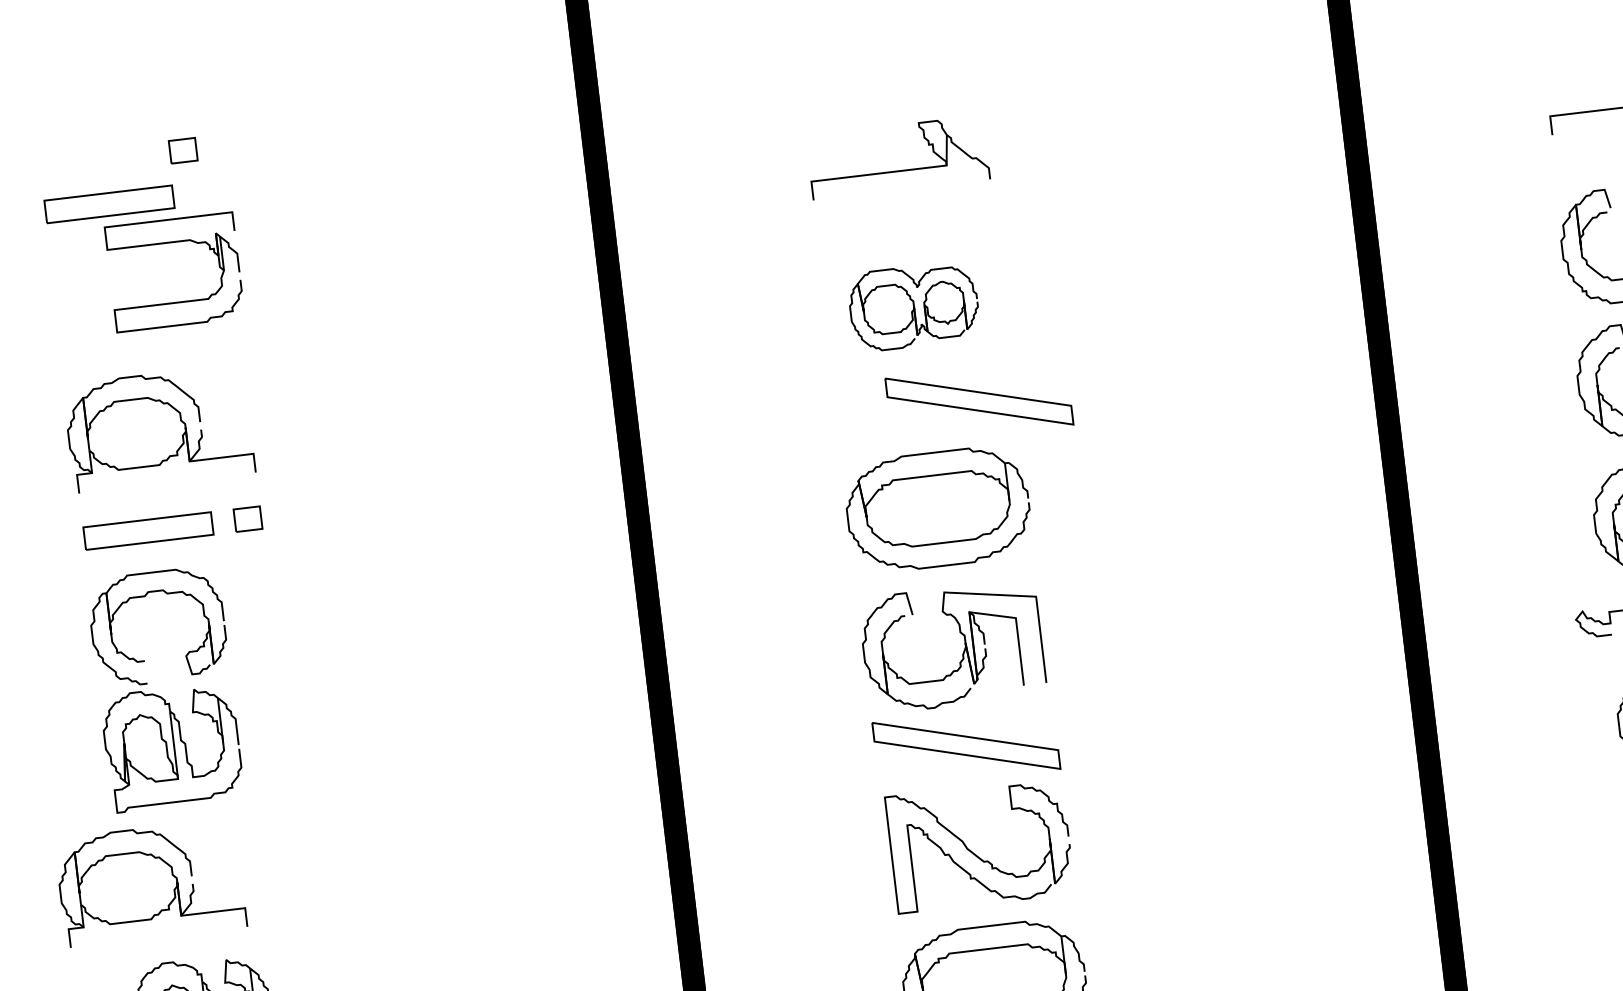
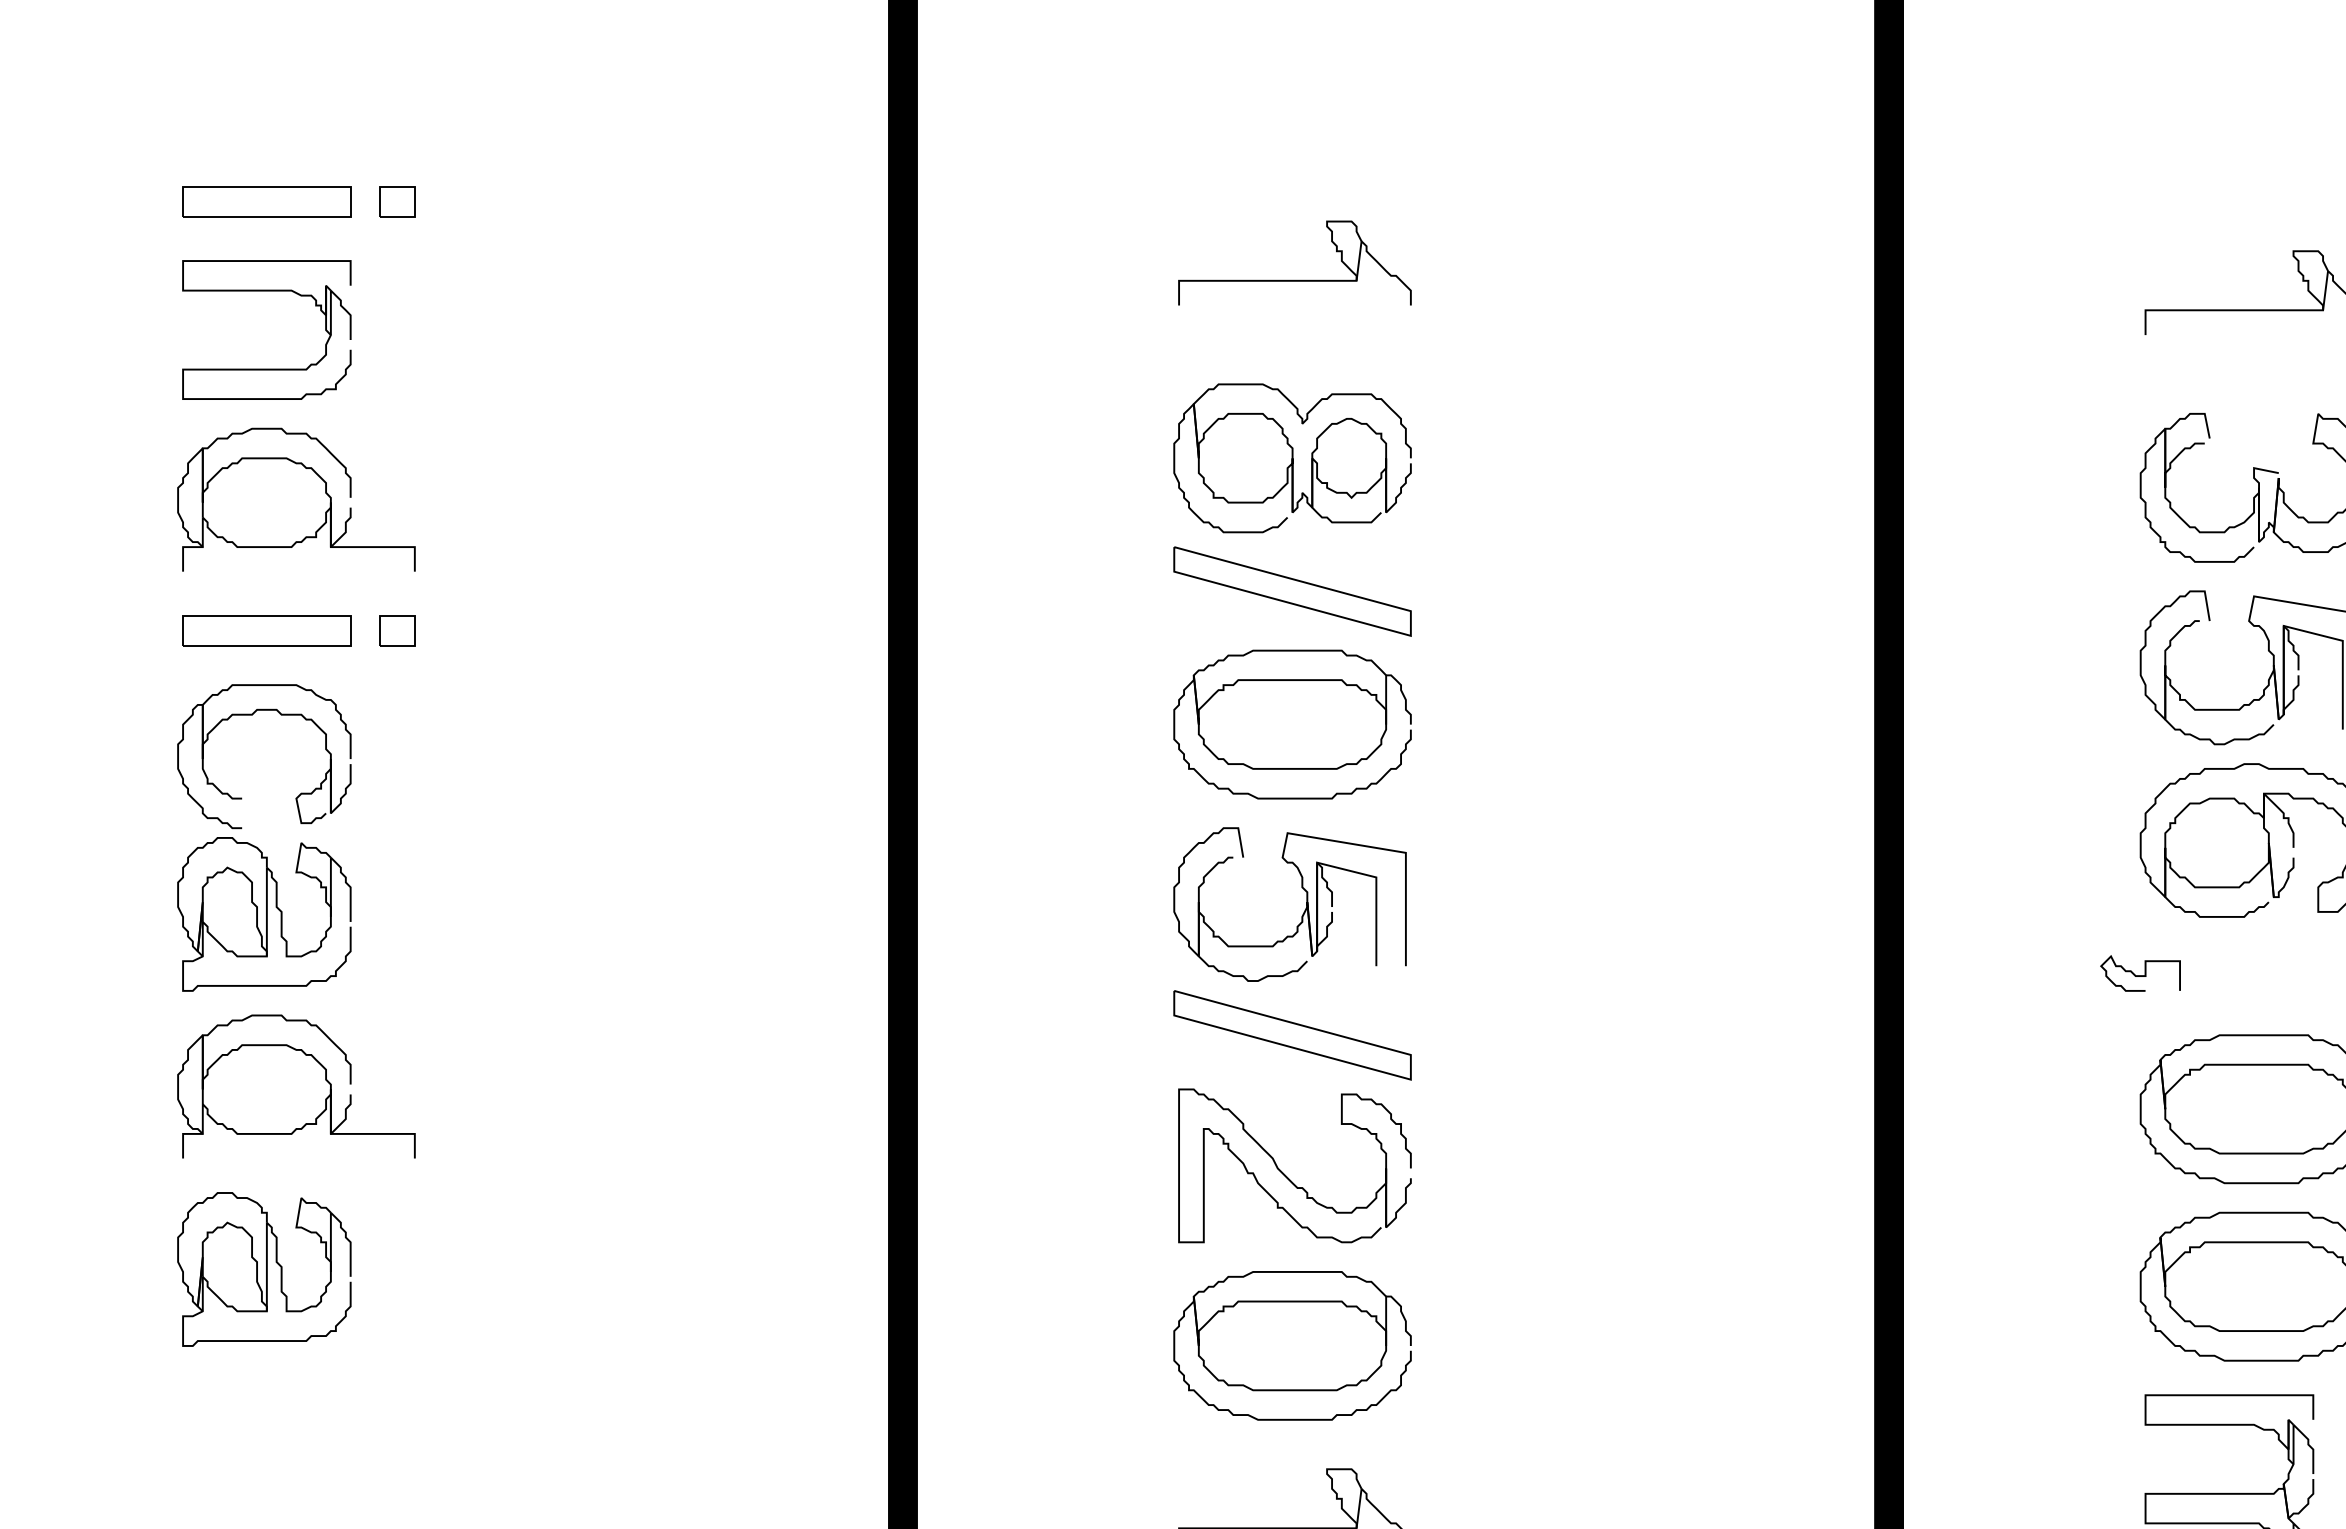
part: (183, 150) -> (397, 201), moved
part: (171, 243) -> (266, 291), moved
part: (913, 306) -> (1292, 458), size x1.43
part: (979, 401) -> (1292, 591), moved
part: (150, 882) -> (296, 1086), moved

